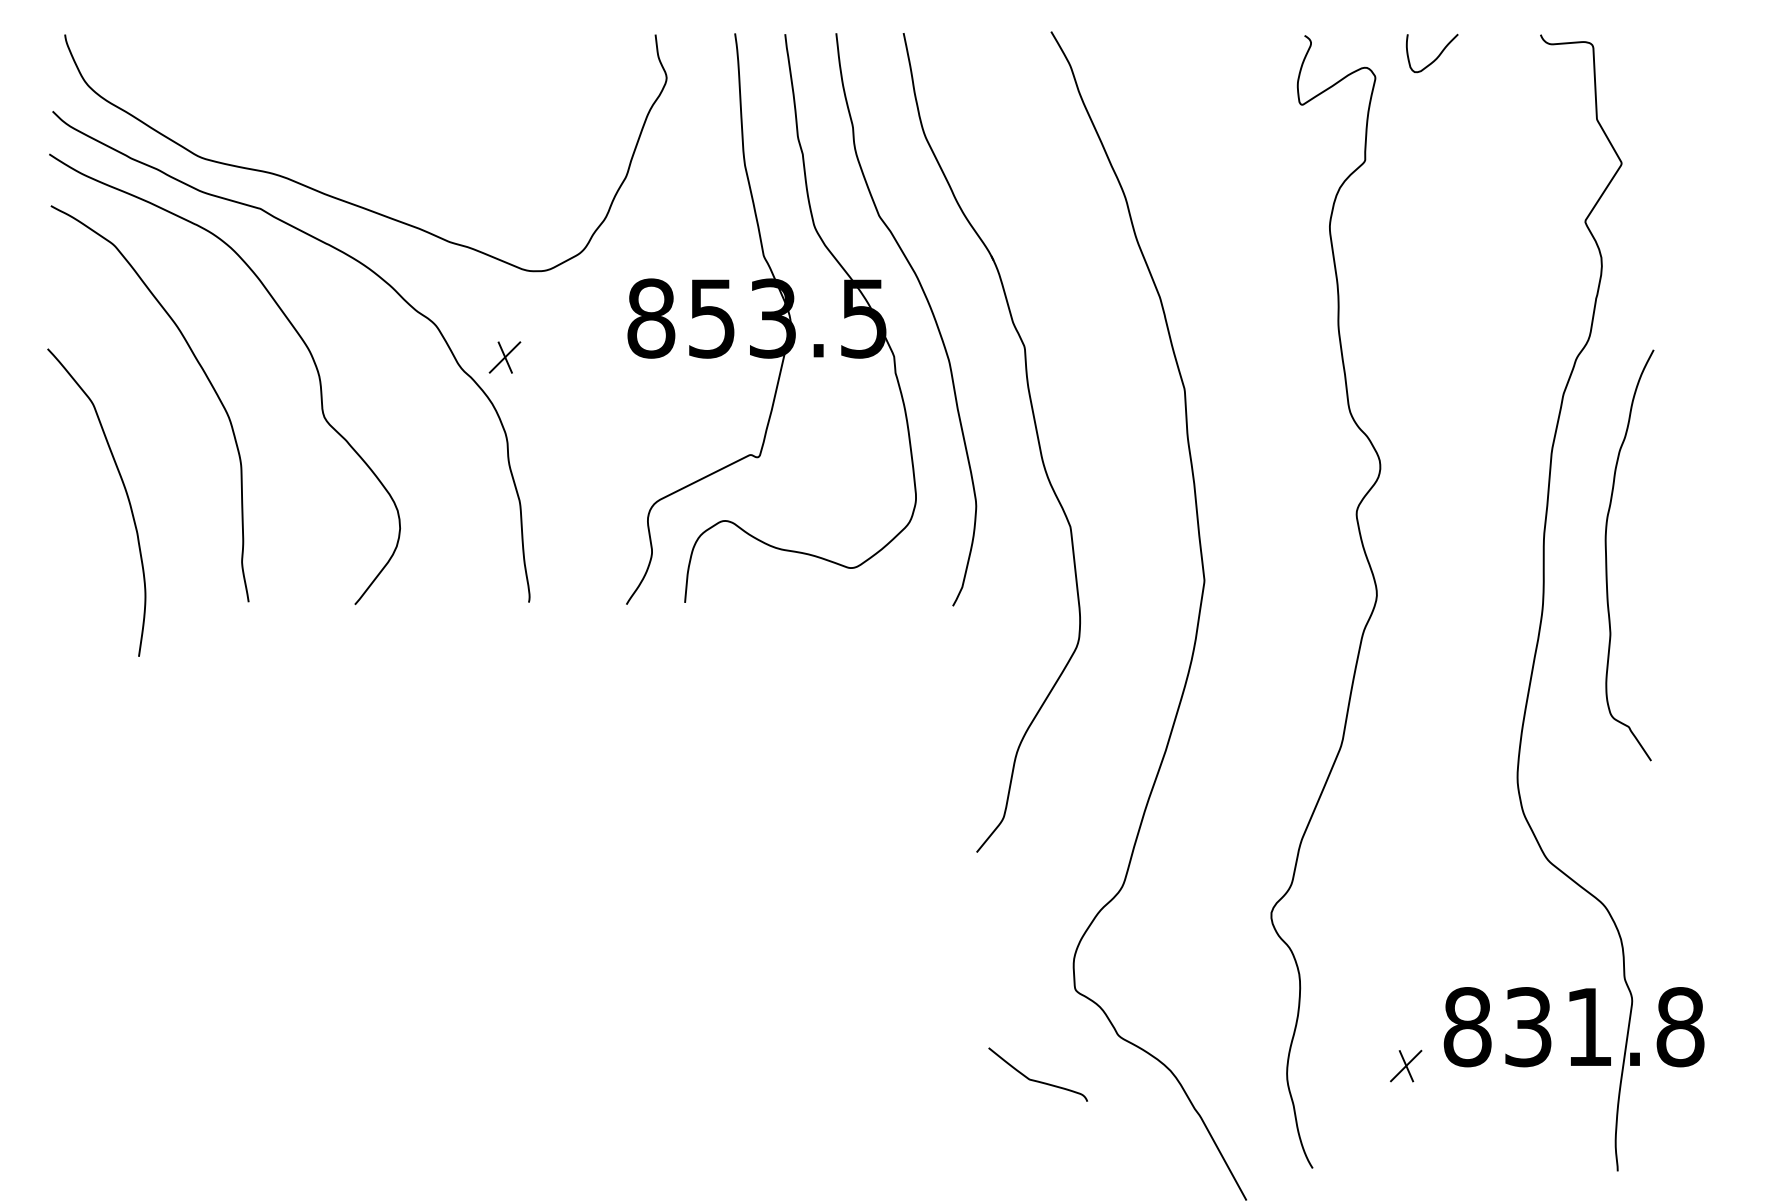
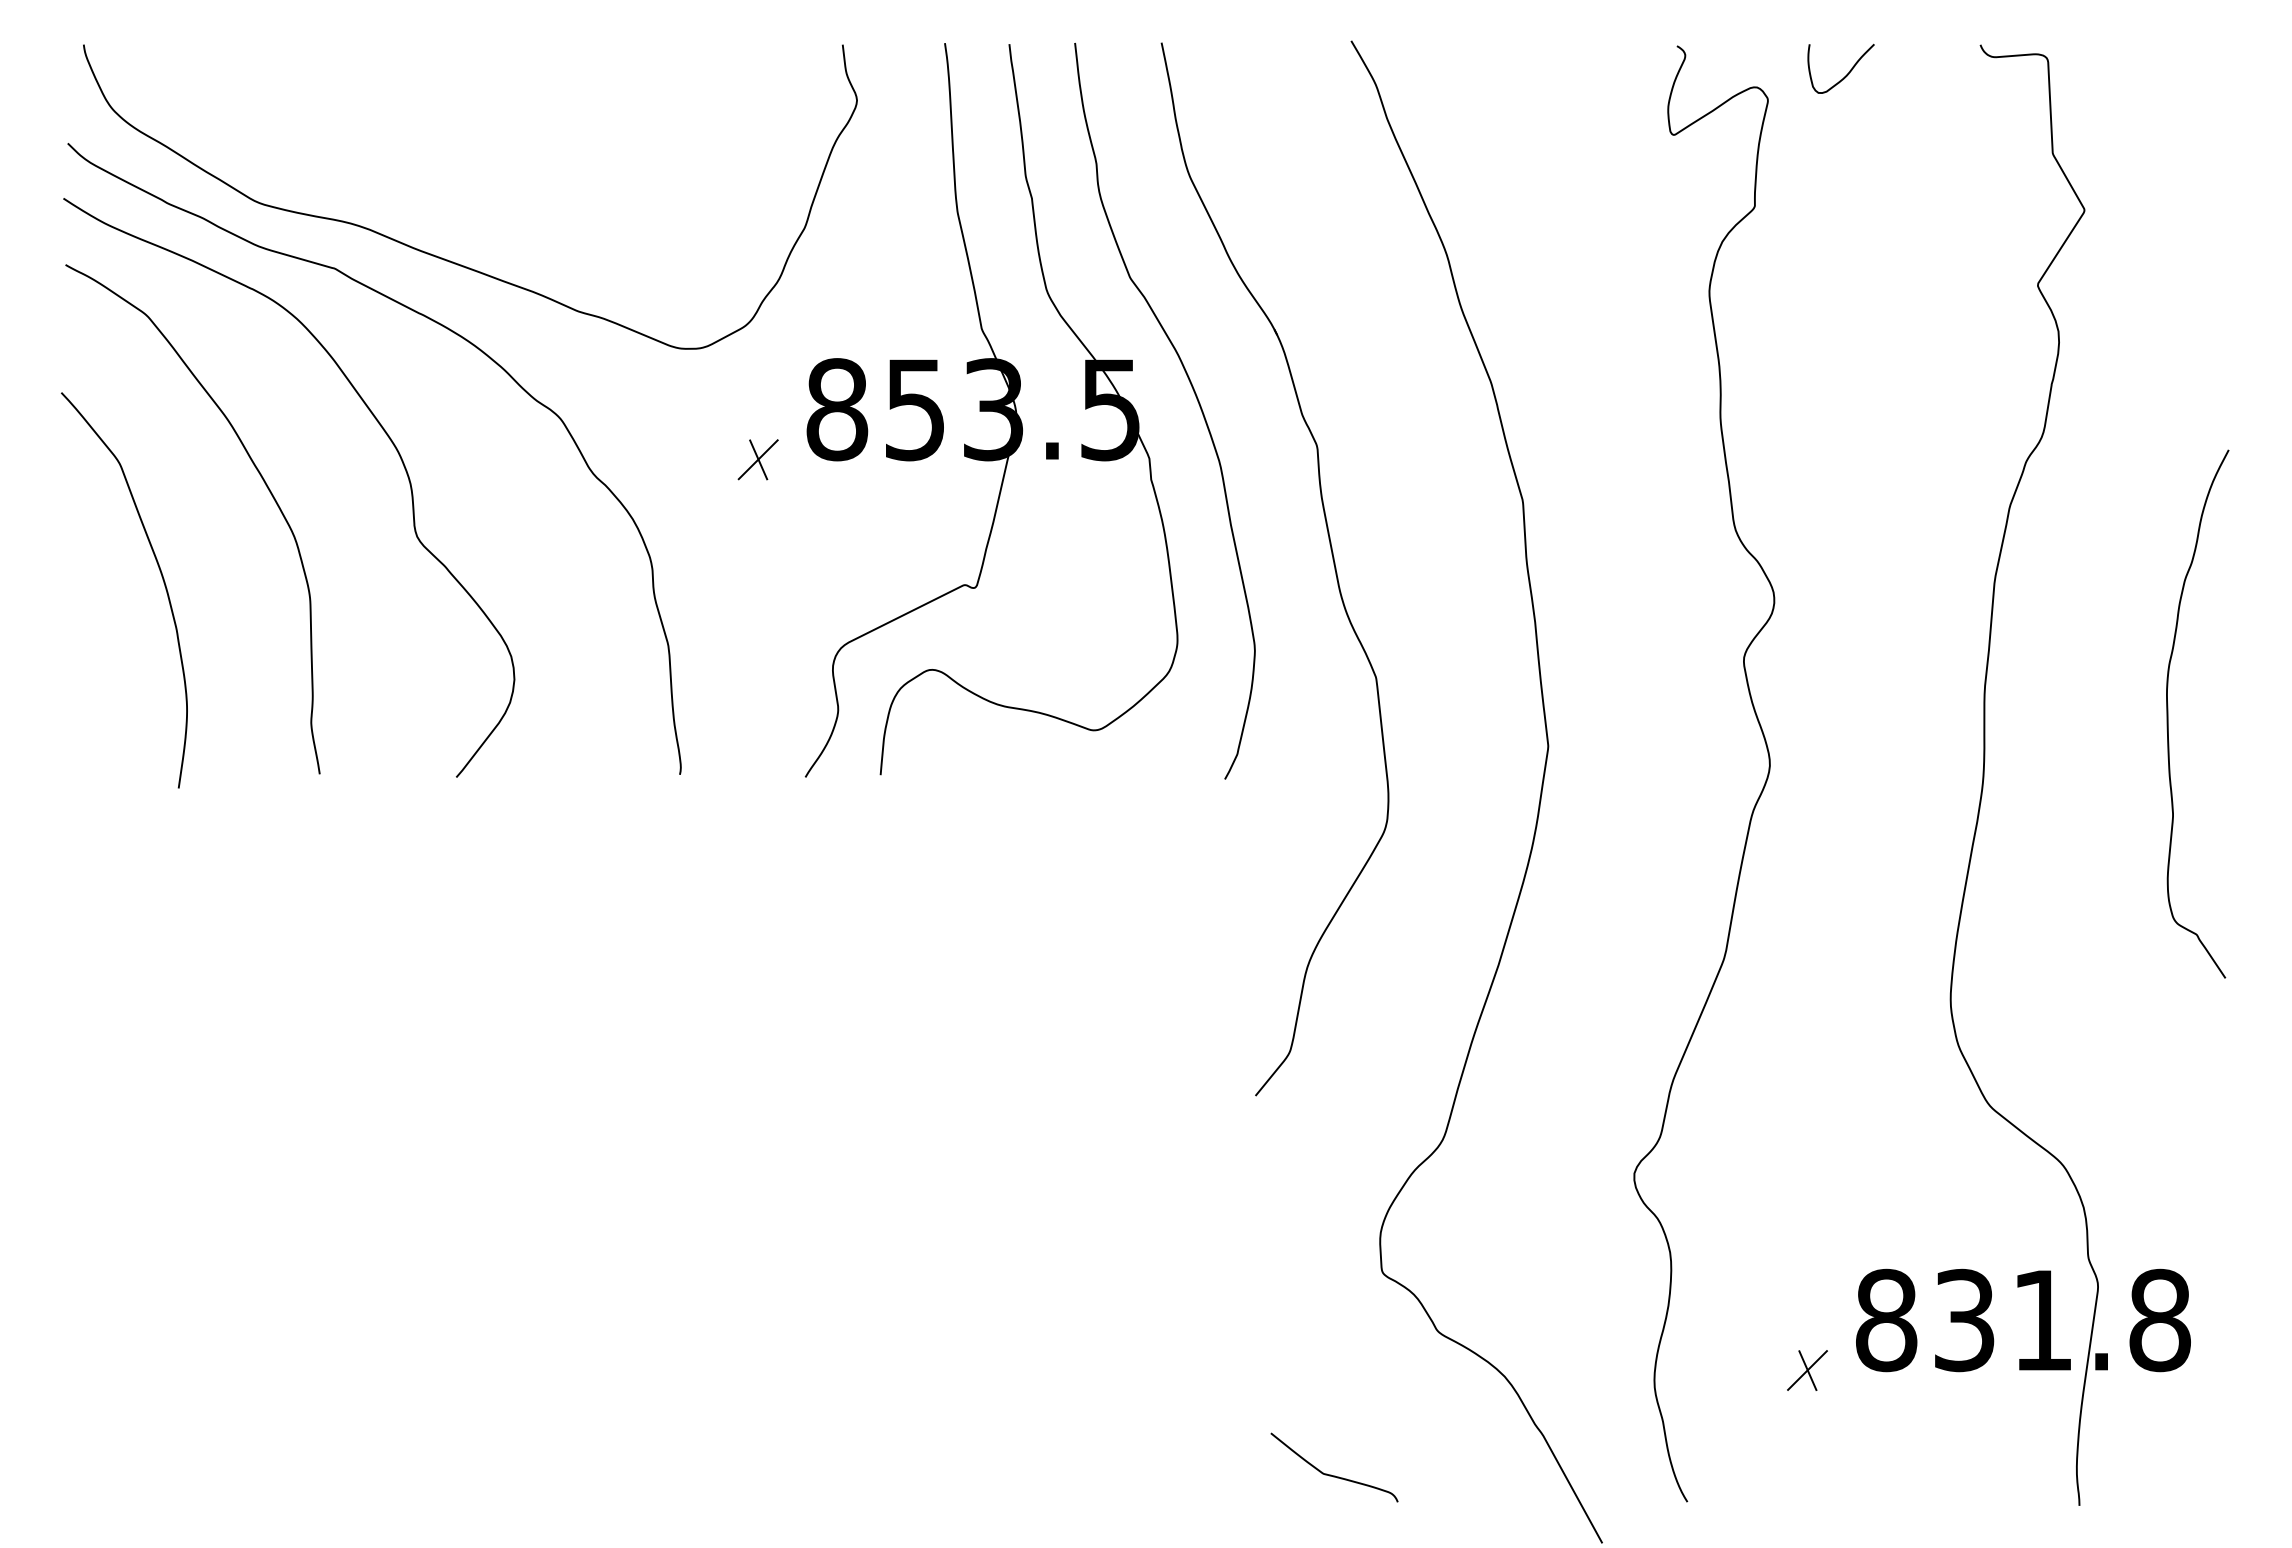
part: (504, 357) -> (757, 459), moved
curve: (126, 495) -> (162, 580), moved
curve: (1606, 554) -> (2168, 713), moved
curve: (1035, 1080) -> (1331, 1474), moved

